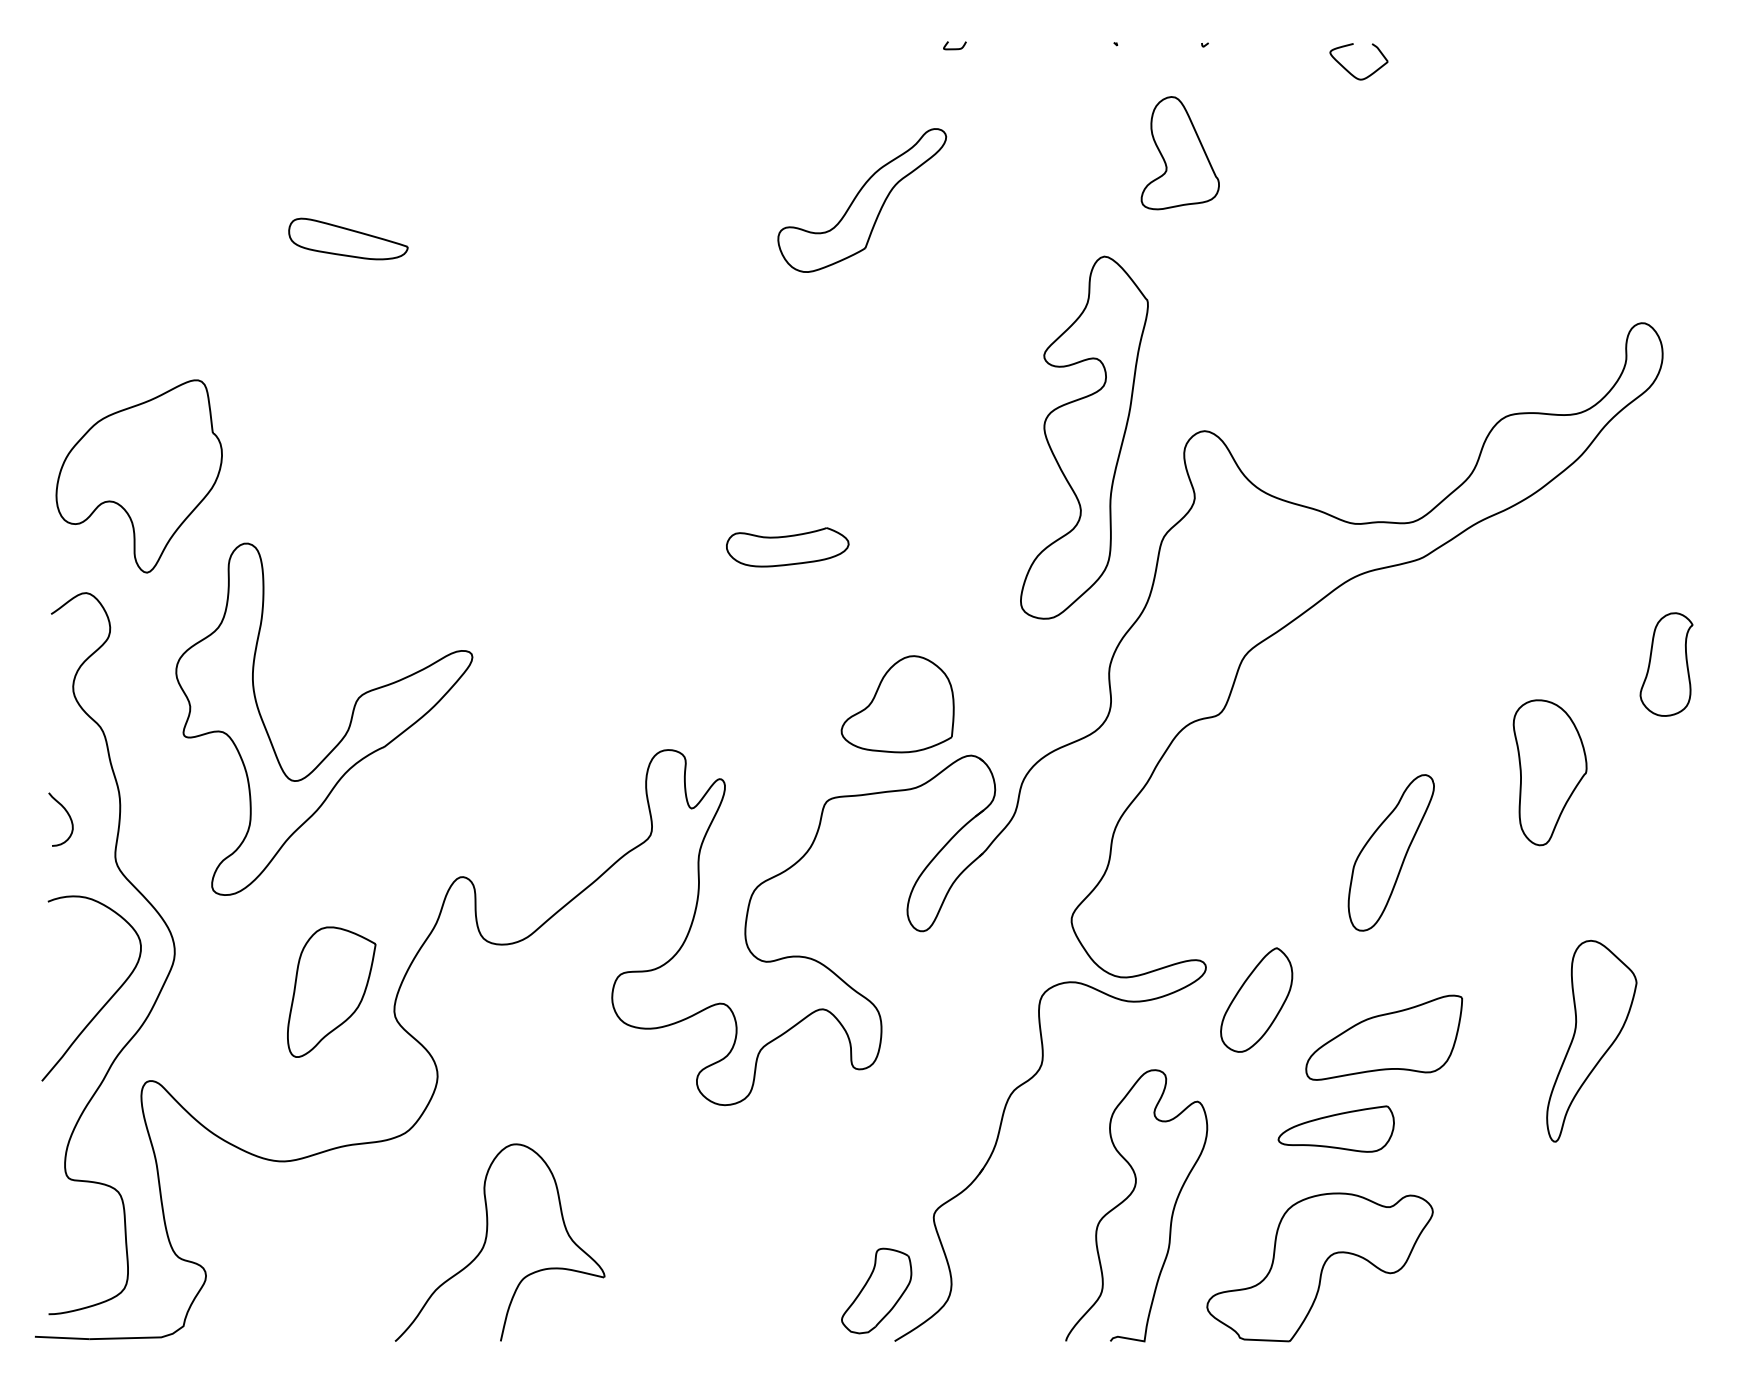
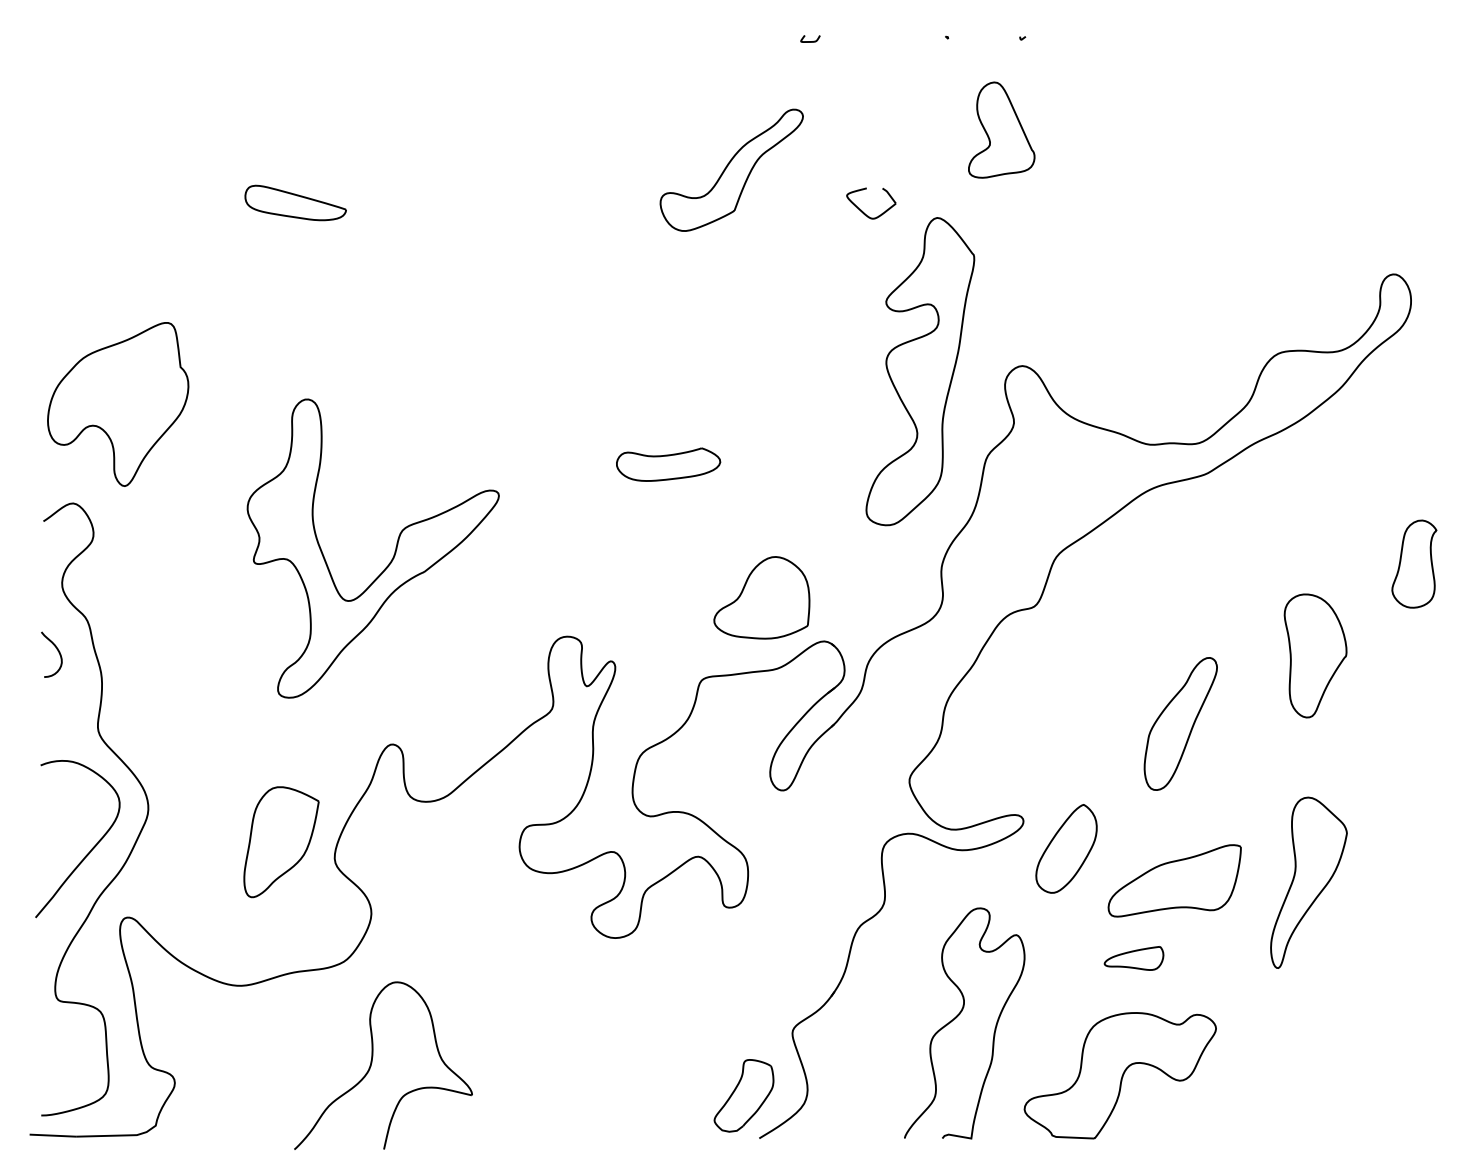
part: (1349, 71) -> (863, 211), moved
part: (348, 726) -> (393, 554), moved
curve: (67, 815) -> (57, 651), moved
part: (1591, 1040) -> (1308, 882), moved
part: (1335, 1129) -> (1133, 958), size x0.6
part: (487, 1239) -> (372, 1063), moved

